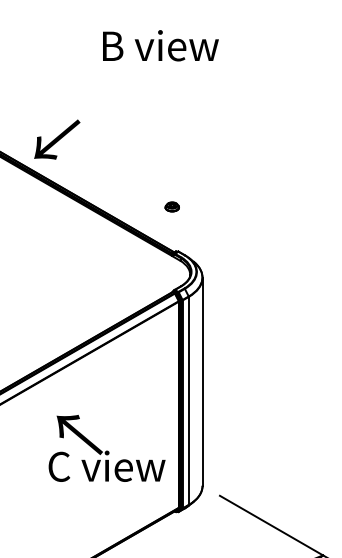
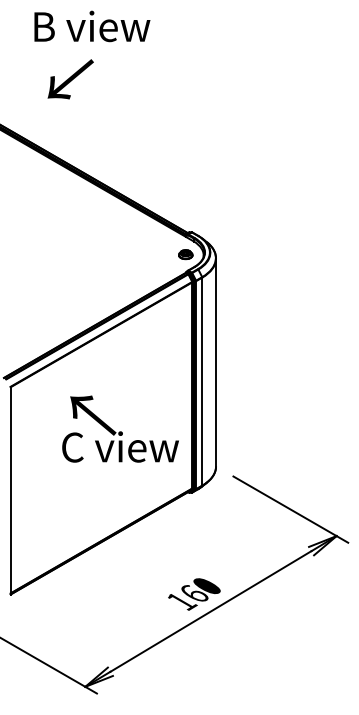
text: (161, 45) -> (92, 26), moved
text: (57, 139) -> (70, 79), moved
part: (172, 206) -> (185, 254), moved

